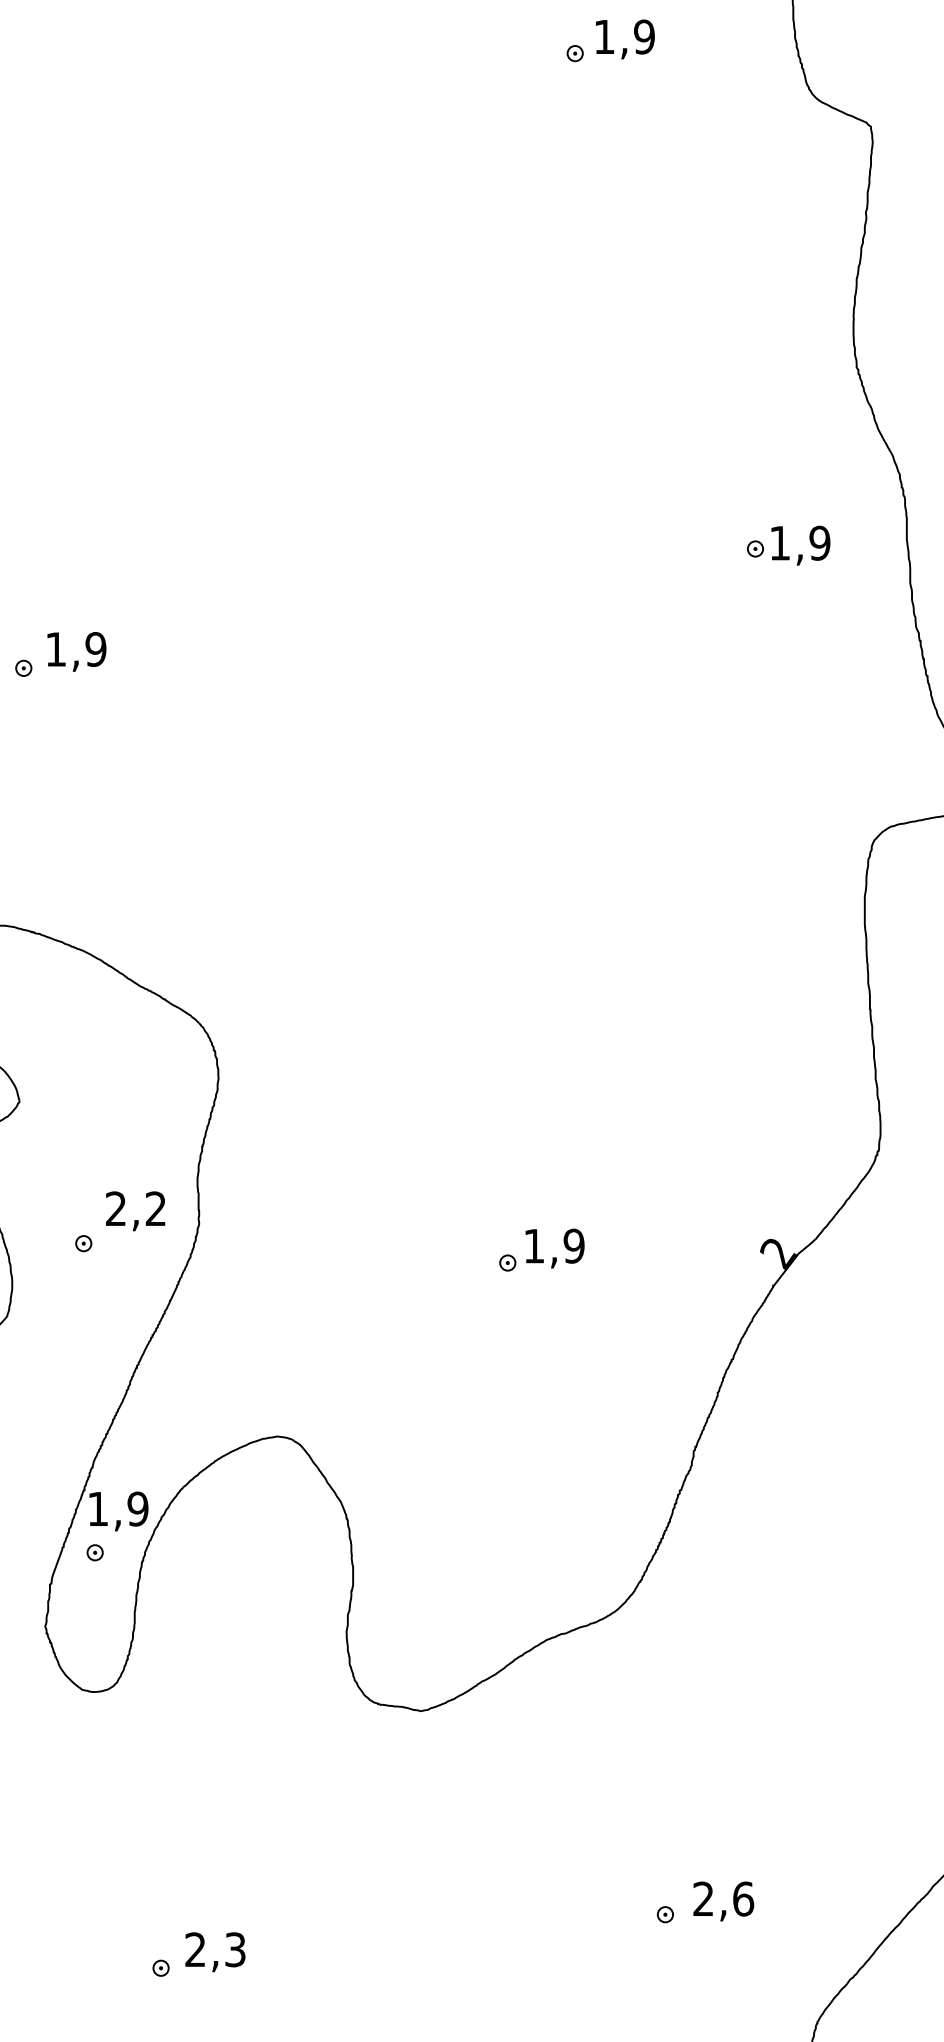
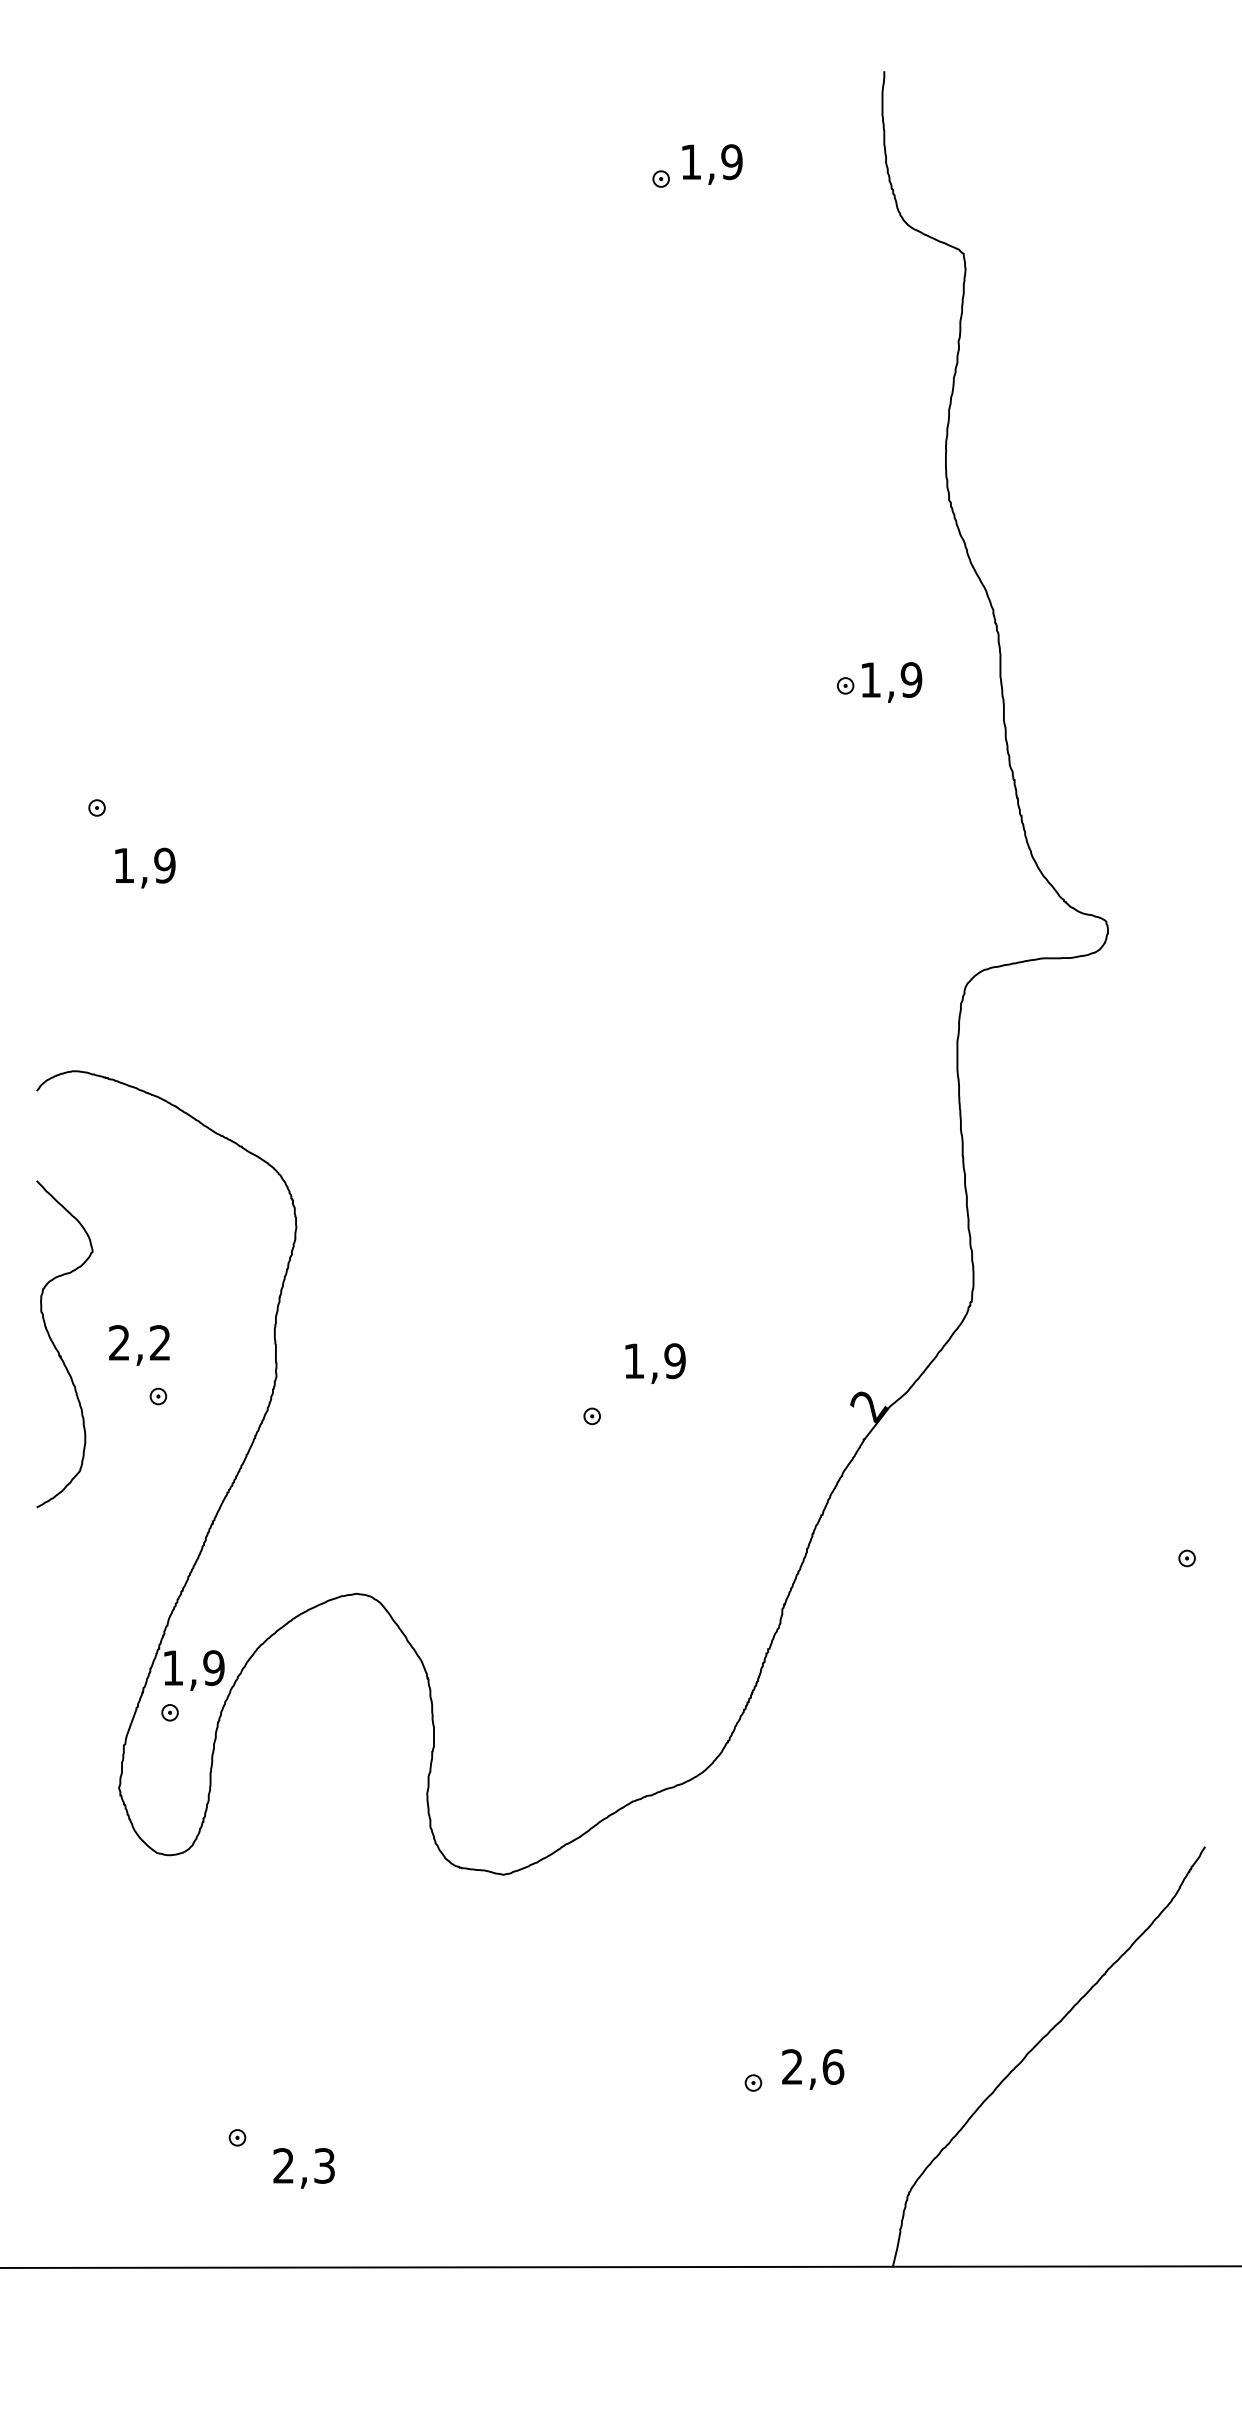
text: (77, 651) -> (145, 867), moved
text: (135, 1211) -> (139, 1345), moved
text: (554, 1248) -> (655, 1363), moved
text: (214, 1952) -> (303, 2168), moved

